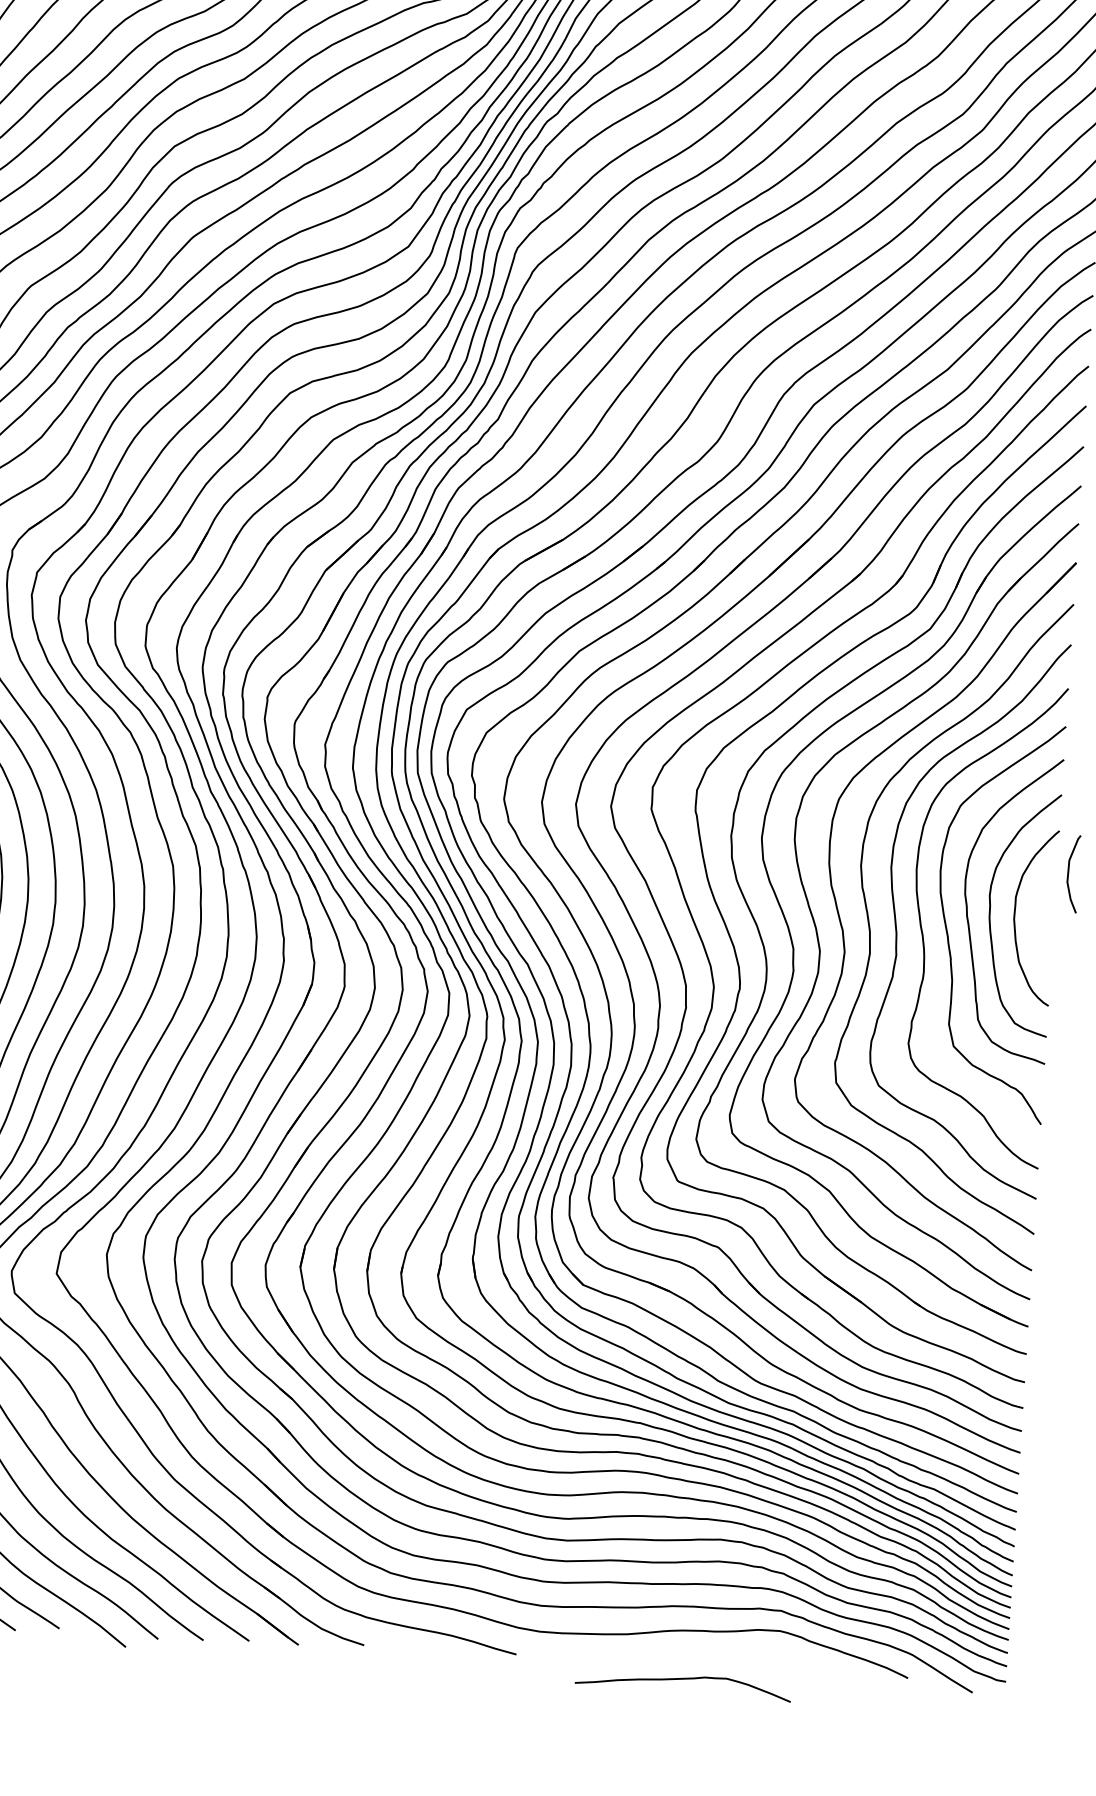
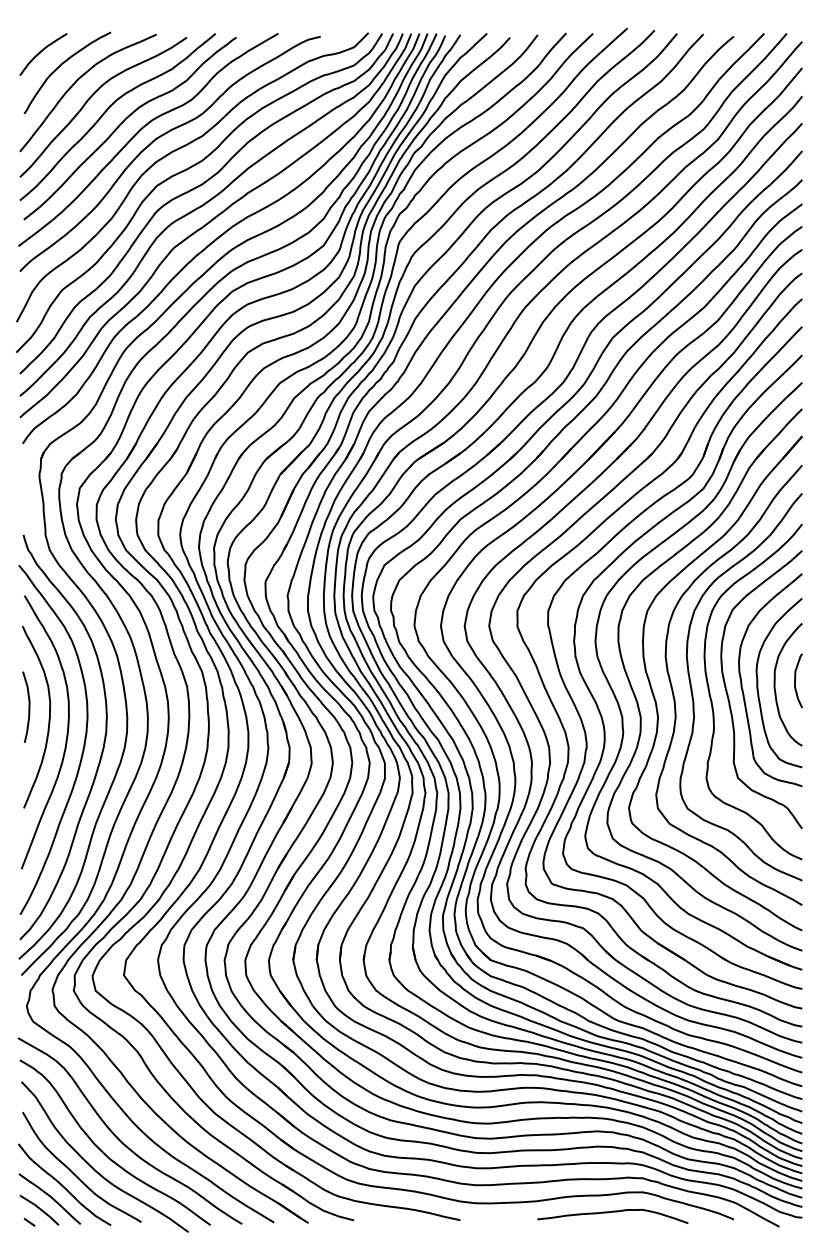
curve: (1070, 870) -> (796, 678), moved
curve: (683, 1679) -> (612, 1212), moved

